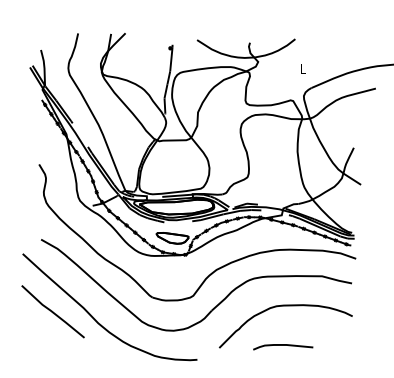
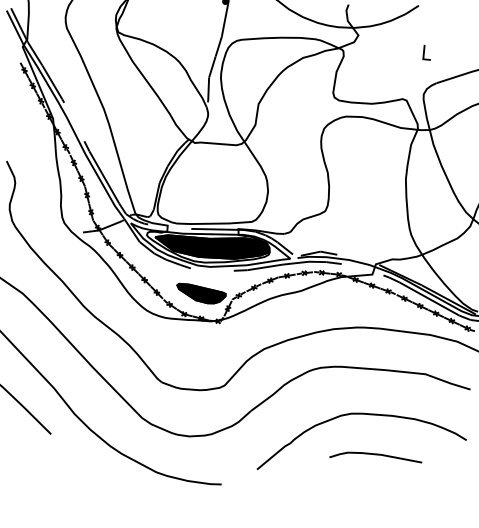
fill: (176, 206) -> (211, 245), added
fill: (172, 237) -> (201, 292), added
curve: (283, 345) -> (376, 455), moved

